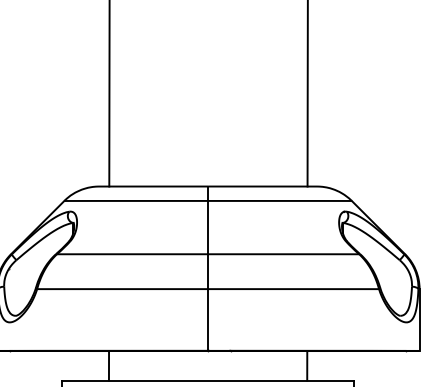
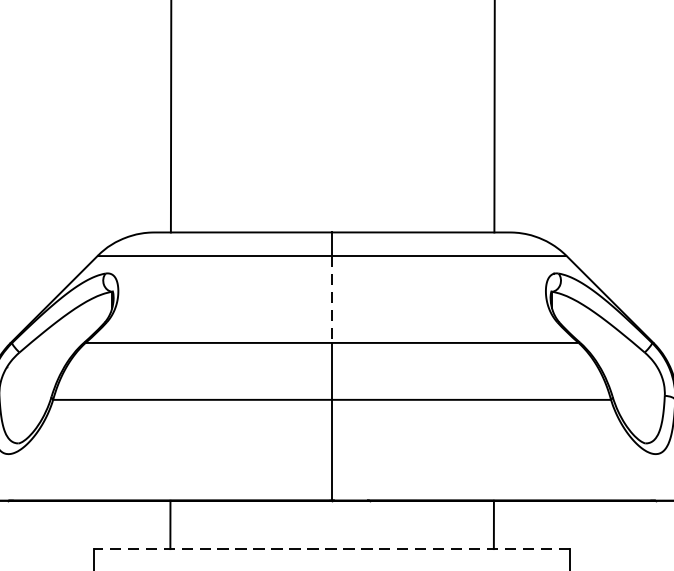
line: (208, 227) -> (332, 299), solid -> dashed
line: (208, 380) -> (332, 548), solid -> dashed

